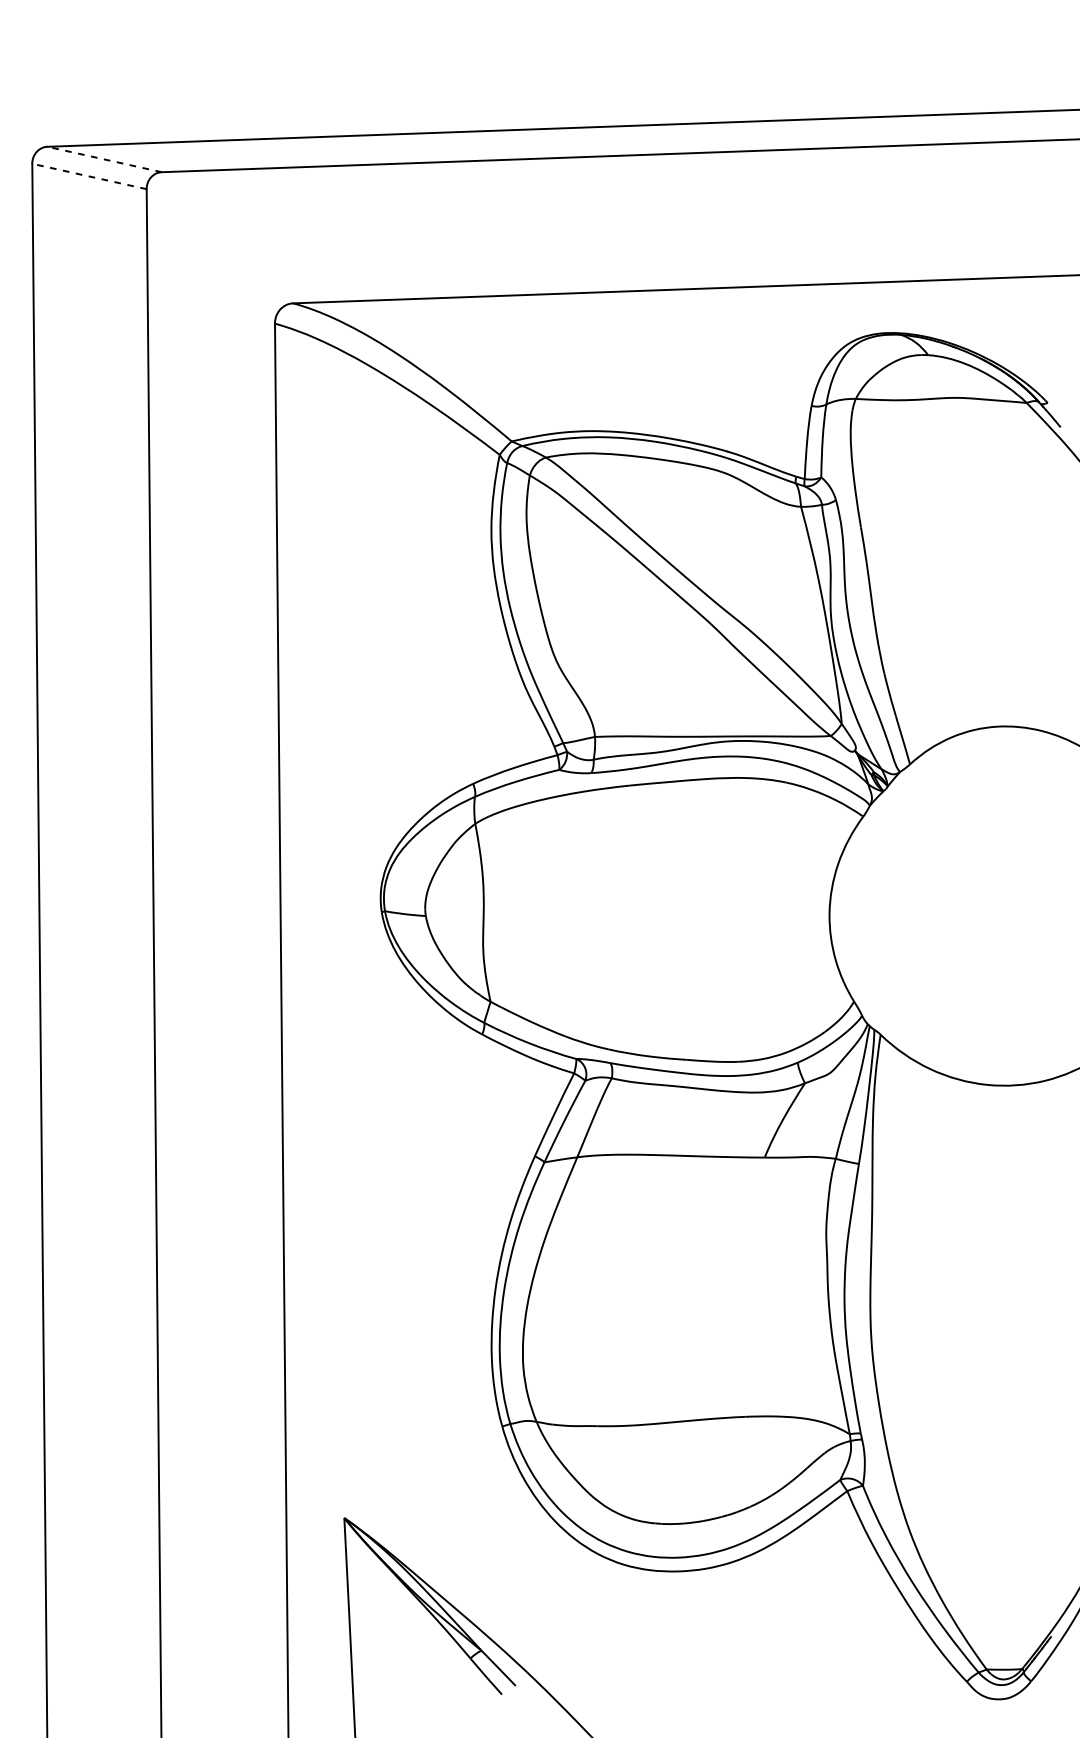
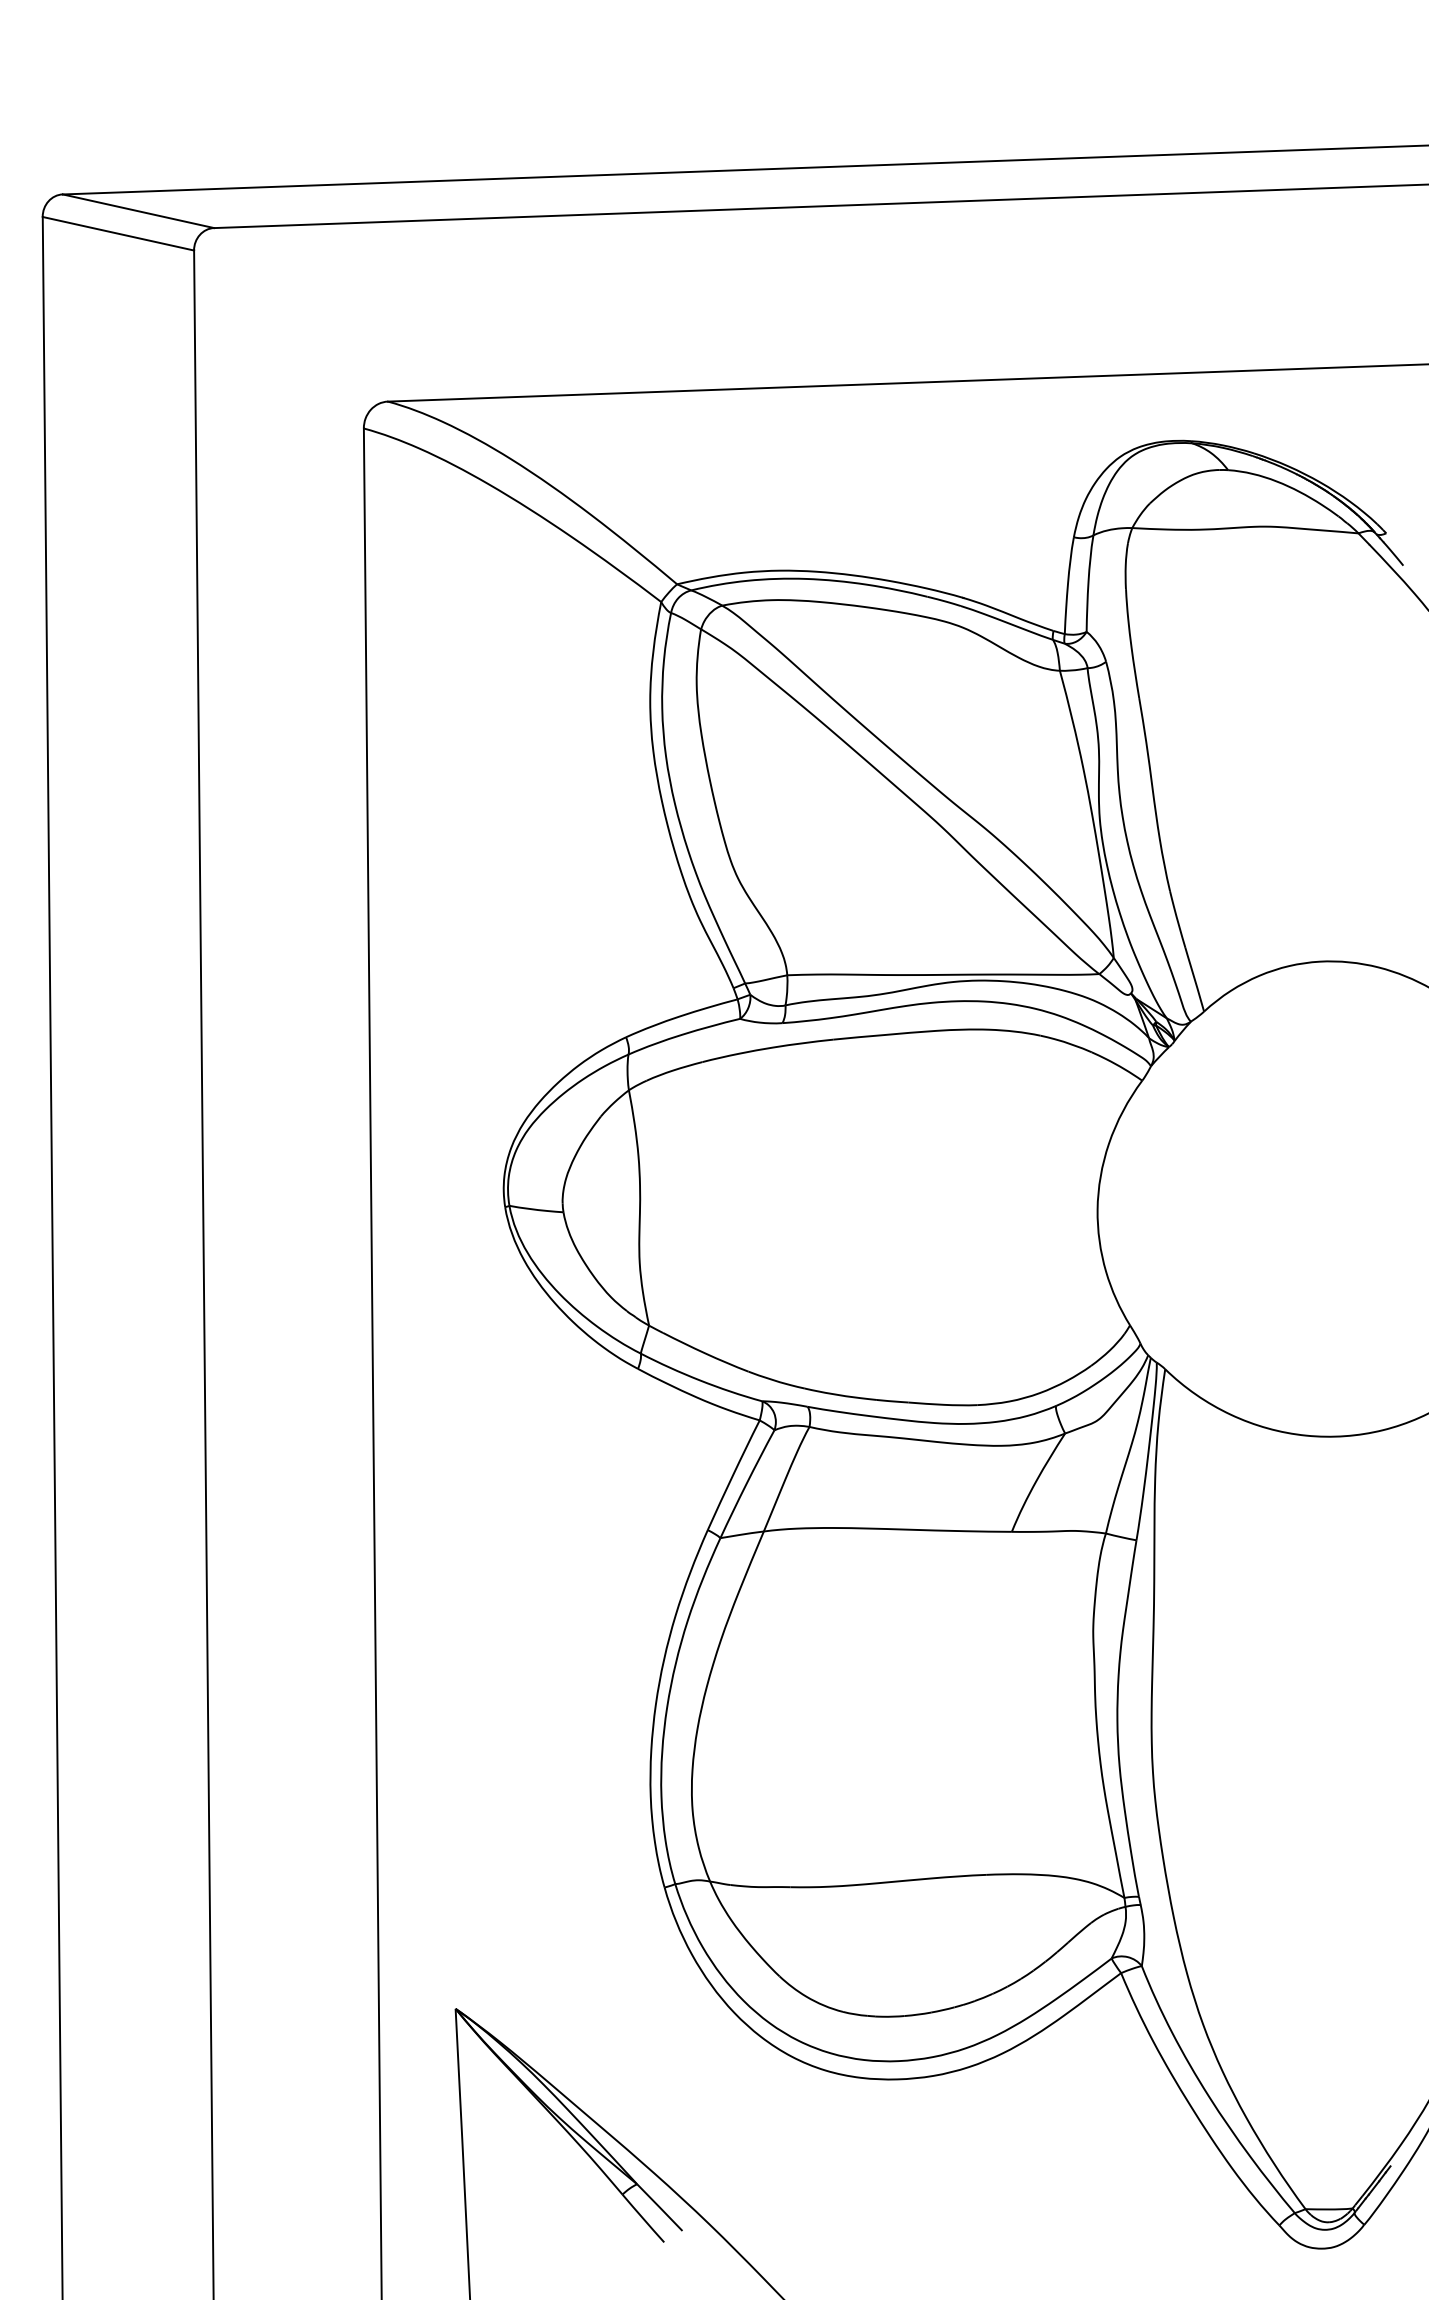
line: (104, 159) -> (138, 211), dashed -> solid
line: (89, 176) -> (118, 233), dashed -> solid

